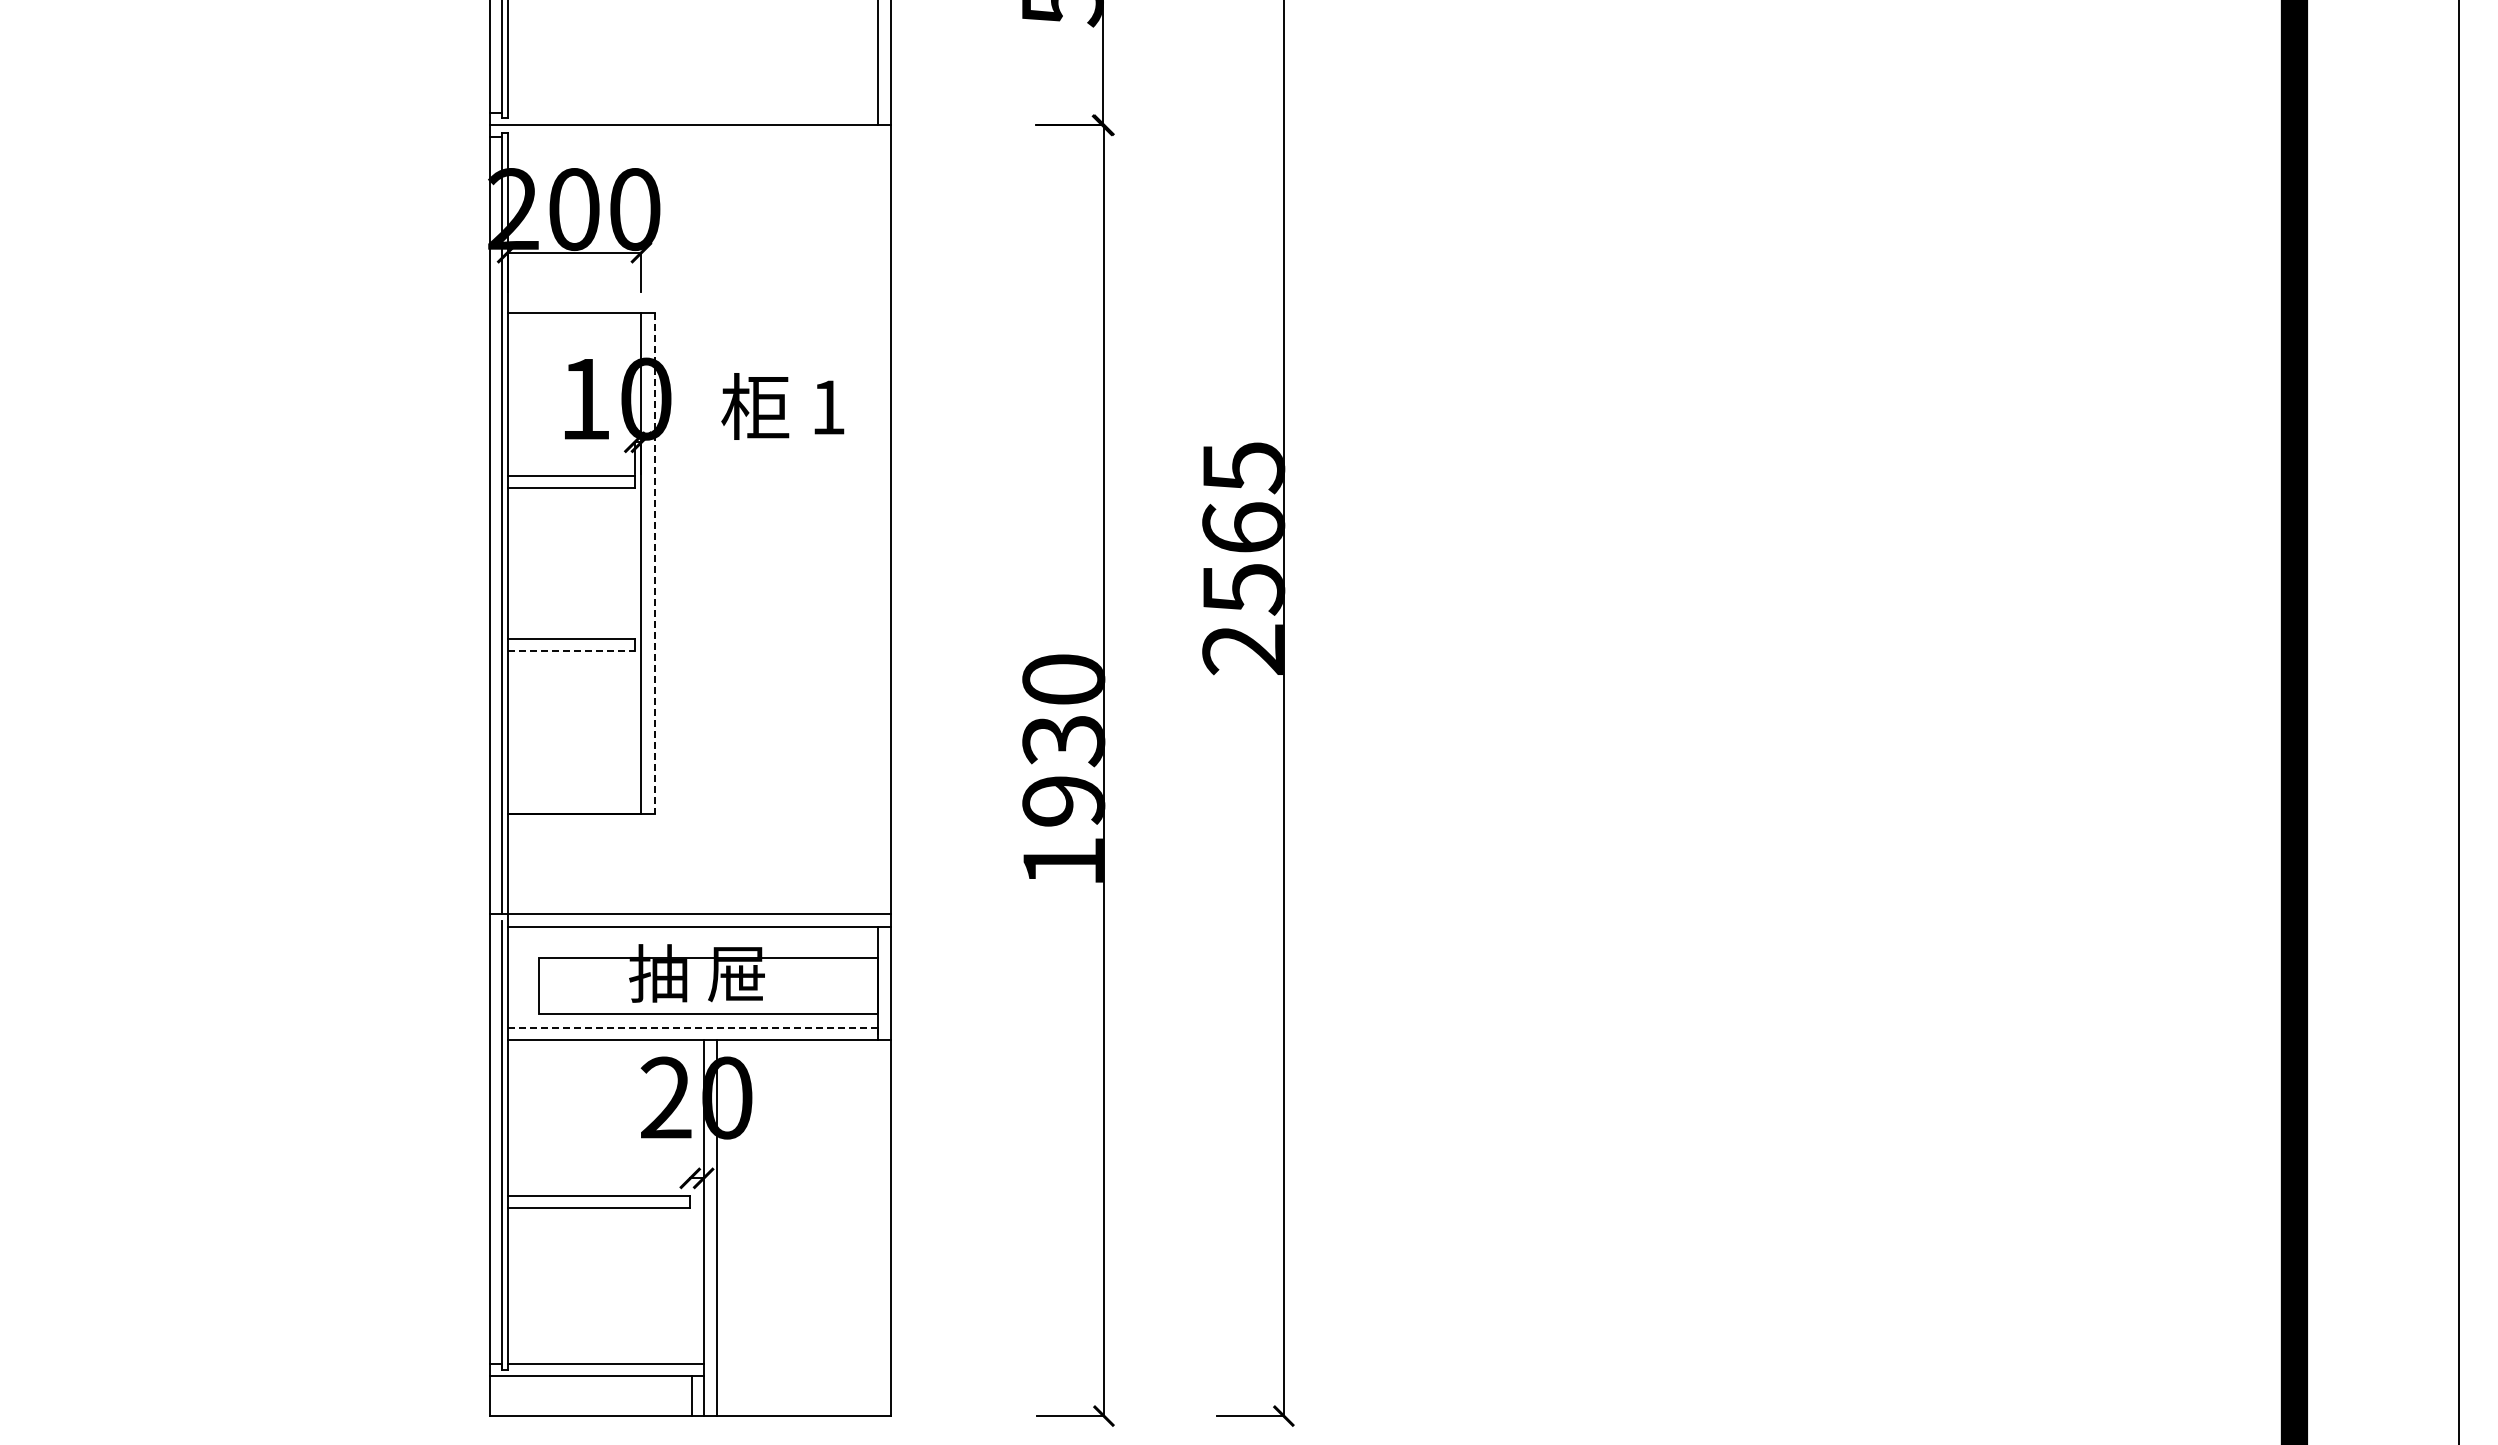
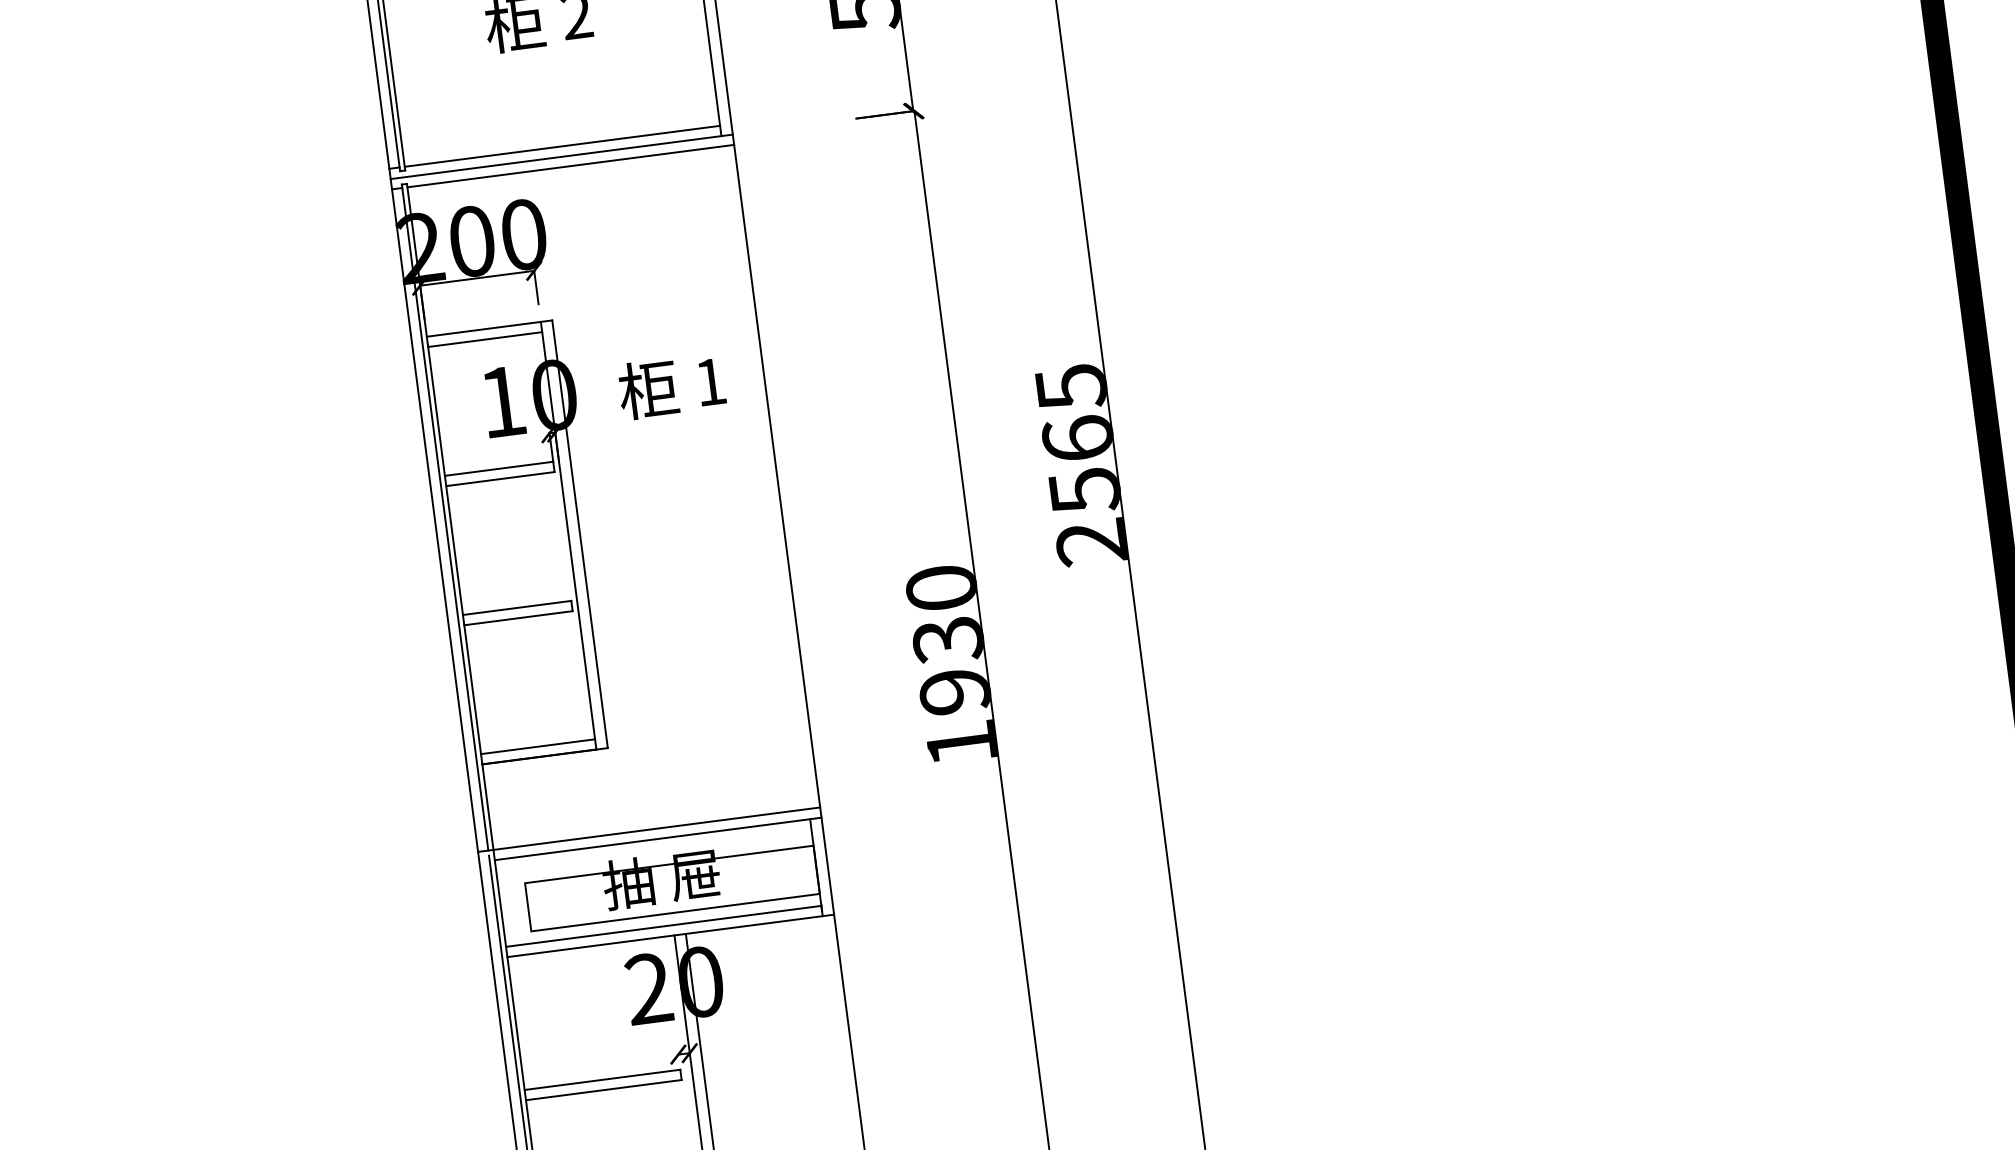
line: (692, 113) -> (562, 146), added
line: (698, 137) -> (570, 166), added
line: (574, 324) -> (485, 339), added
line: (654, 563) -> (579, 534), dashed -> solid
line: (571, 650) -> (518, 617), dashed -> solid
line: (574, 802) -> (538, 747), added
line: (692, 1028) -> (663, 926), dashed -> solid

